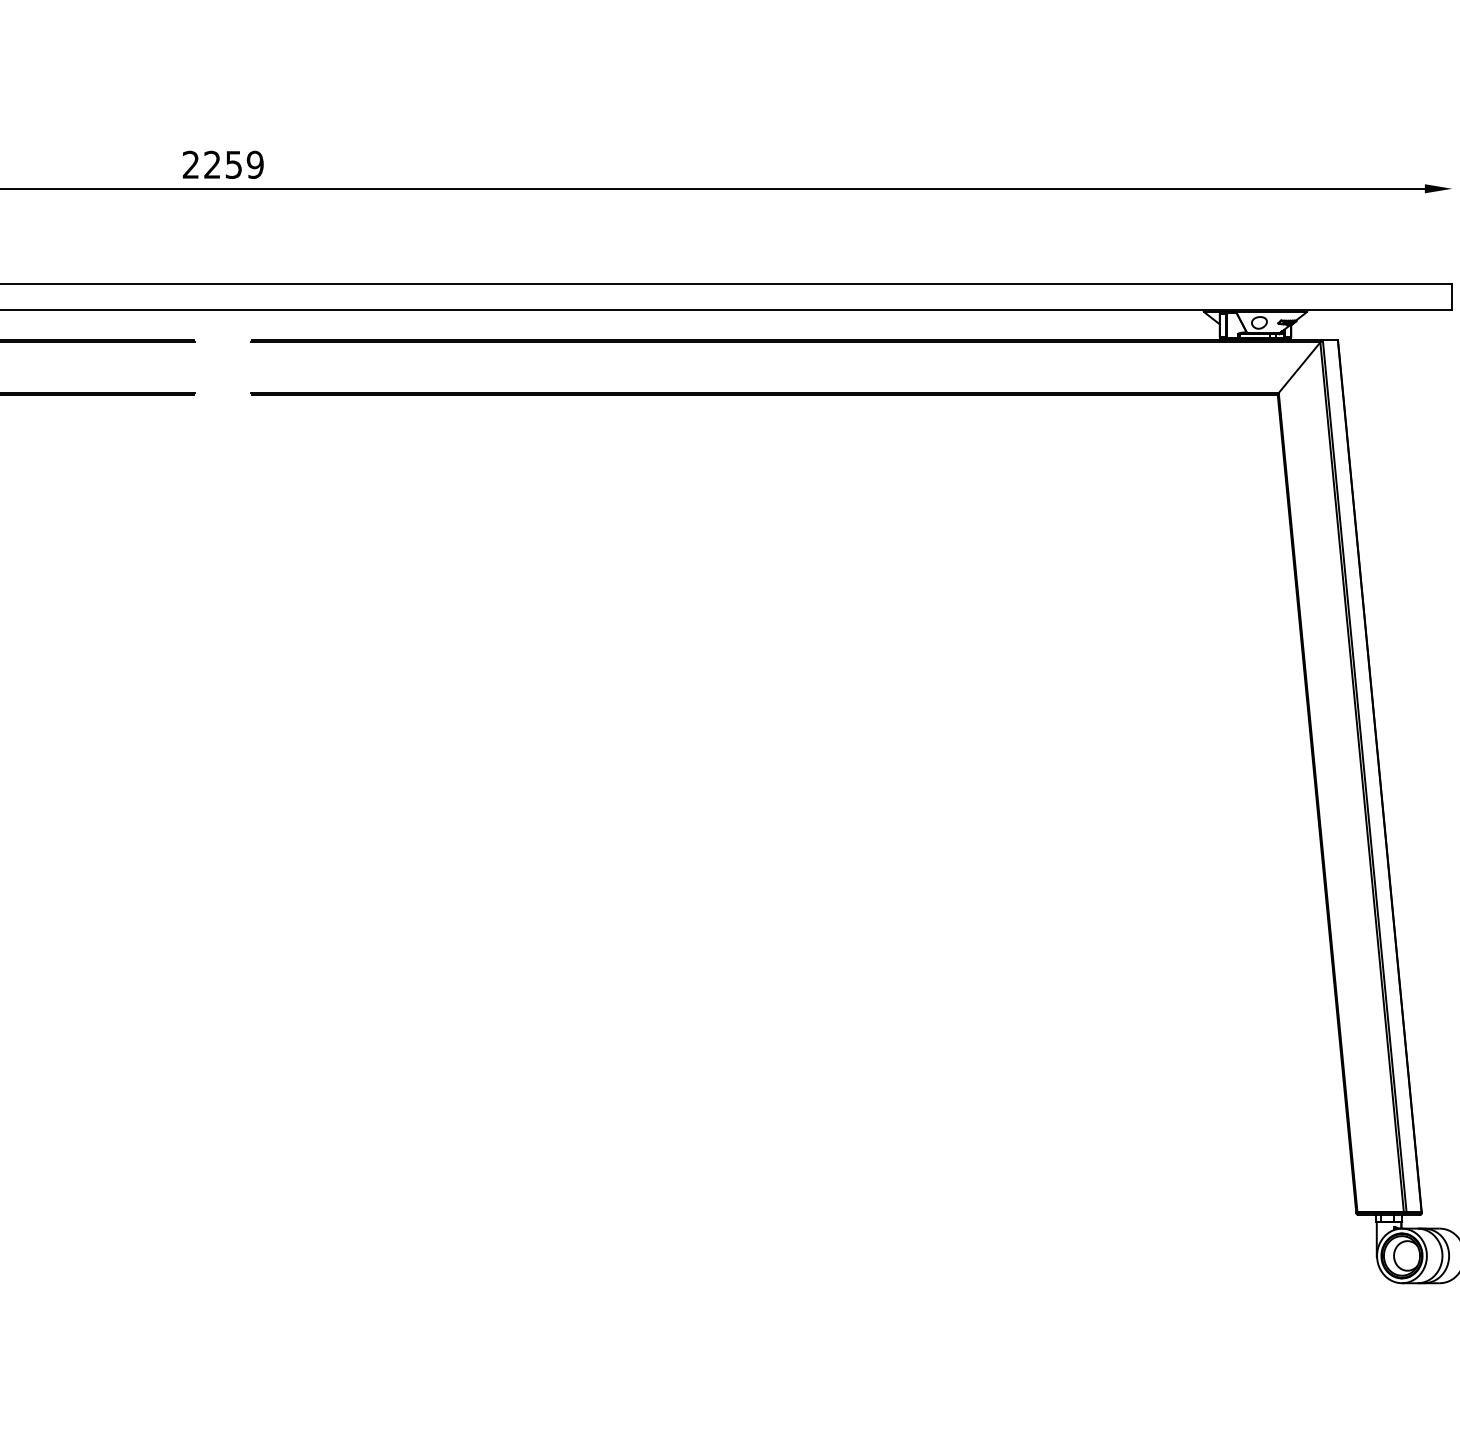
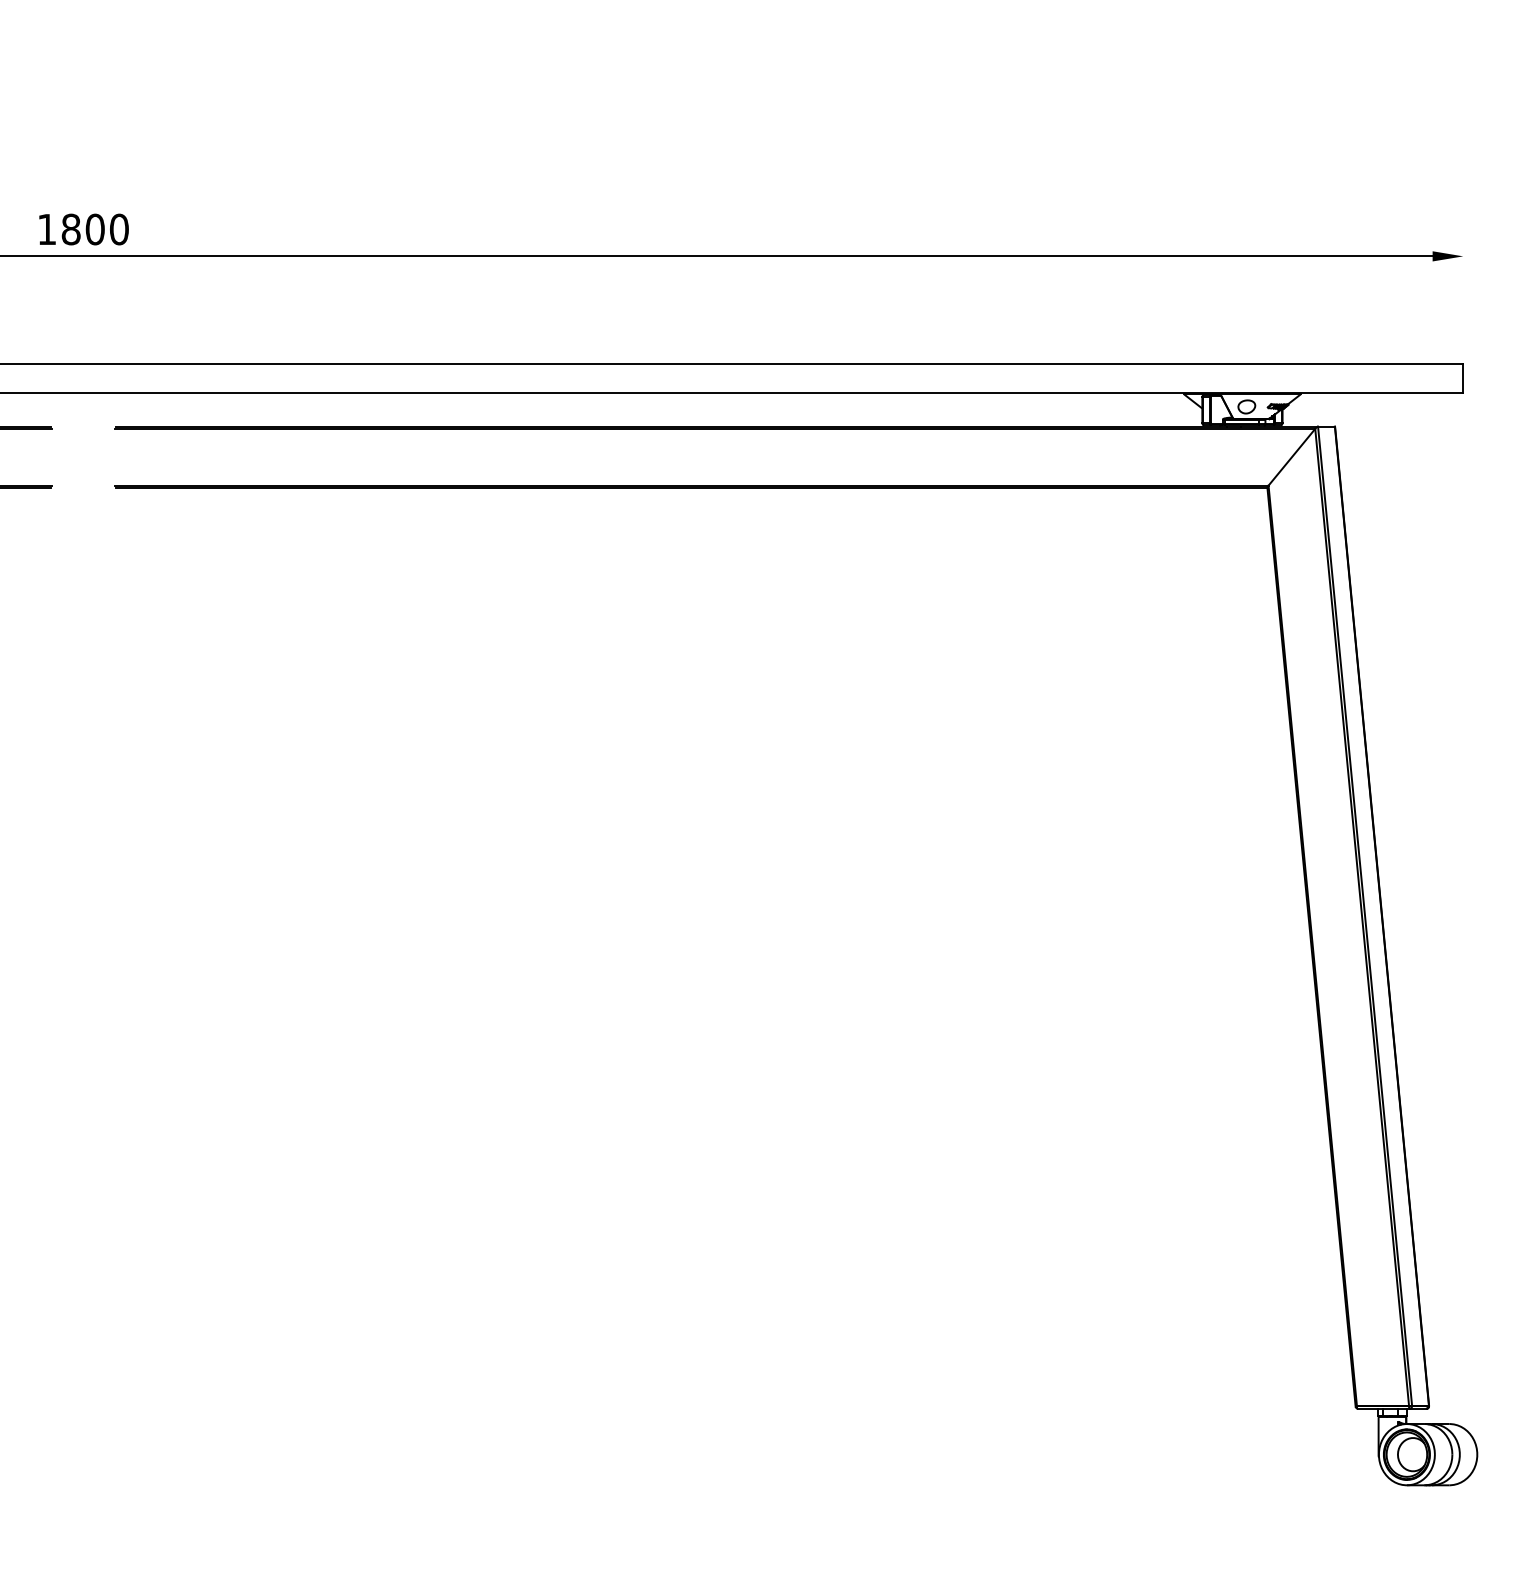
text: (222, 164) -> (82, 229), 2259 -> 1800

